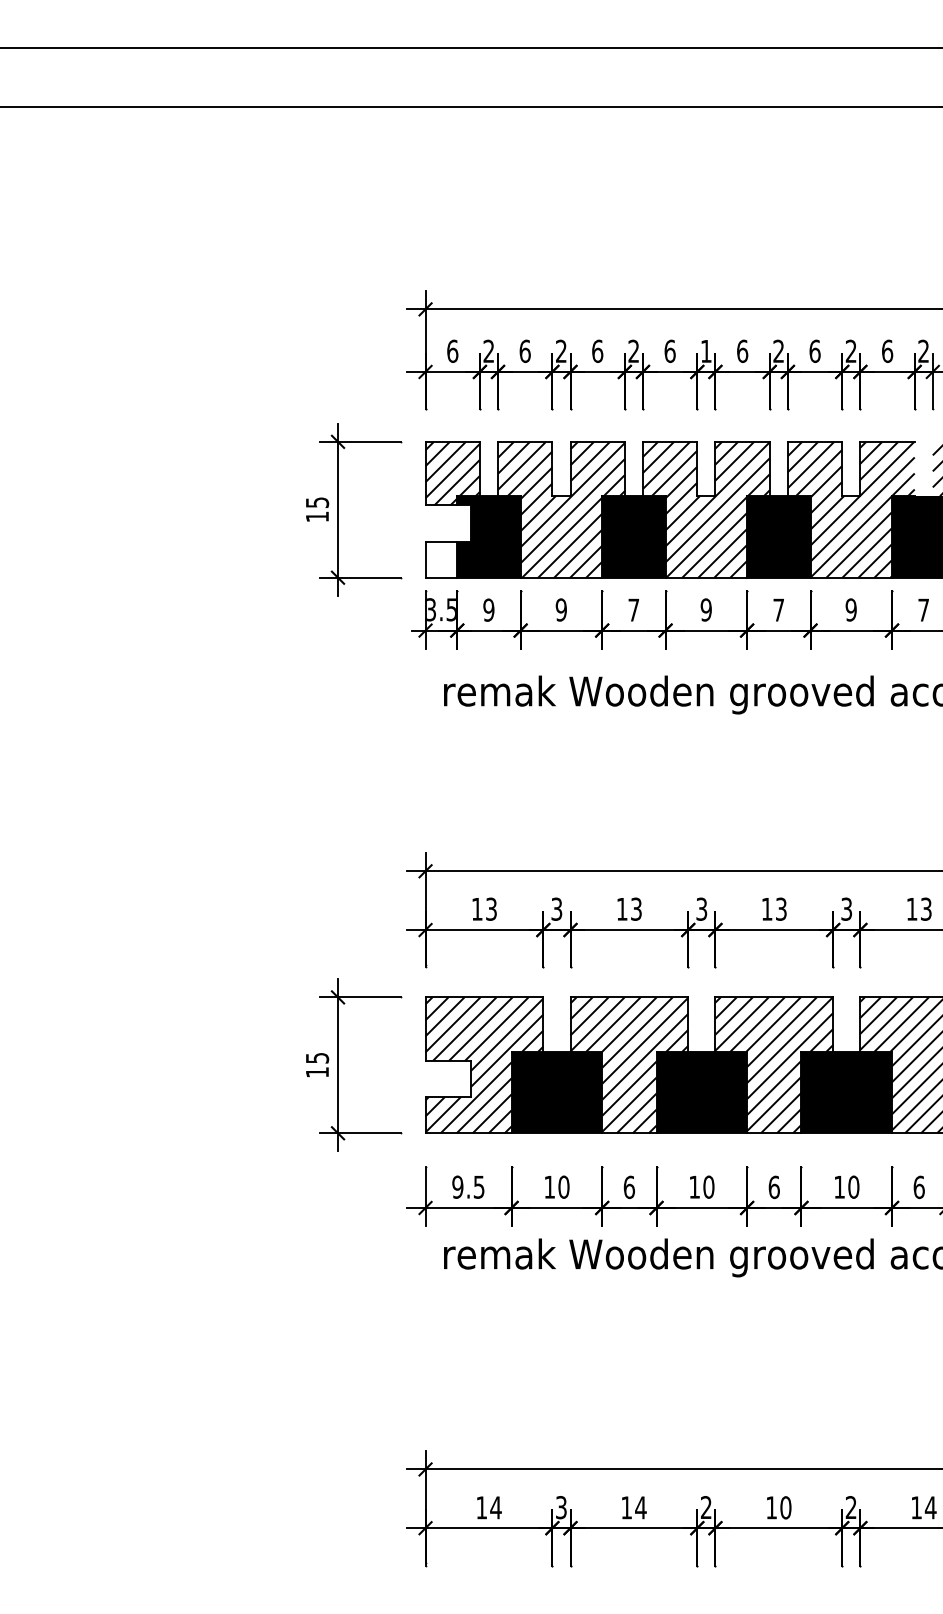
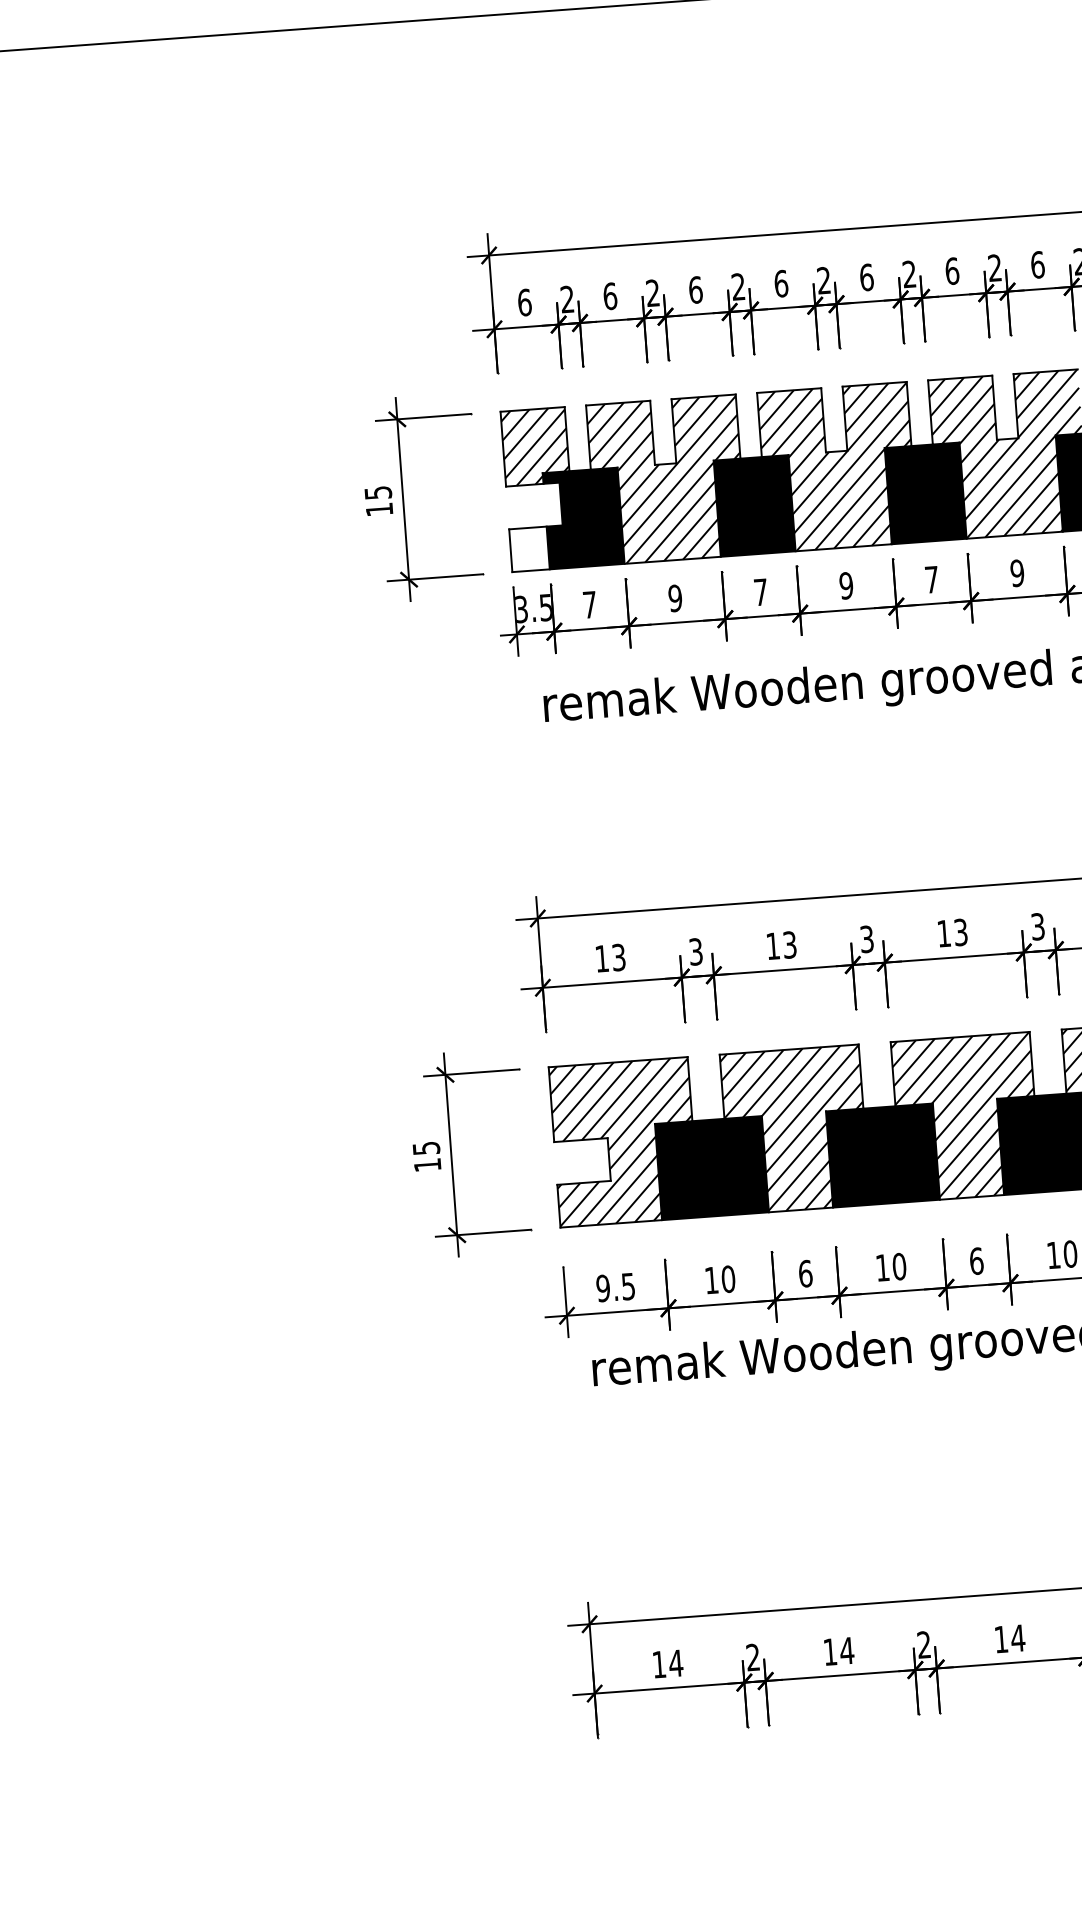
text: (706, 350) -> (824, 279), 1 -> 2
text: (488, 609) -> (589, 604), 9 -> 7
text: (561, 1507) -> (753, 1657), 3 -> 2
text: (785, 1507) -> (1017, 1637), 10 -> 14

